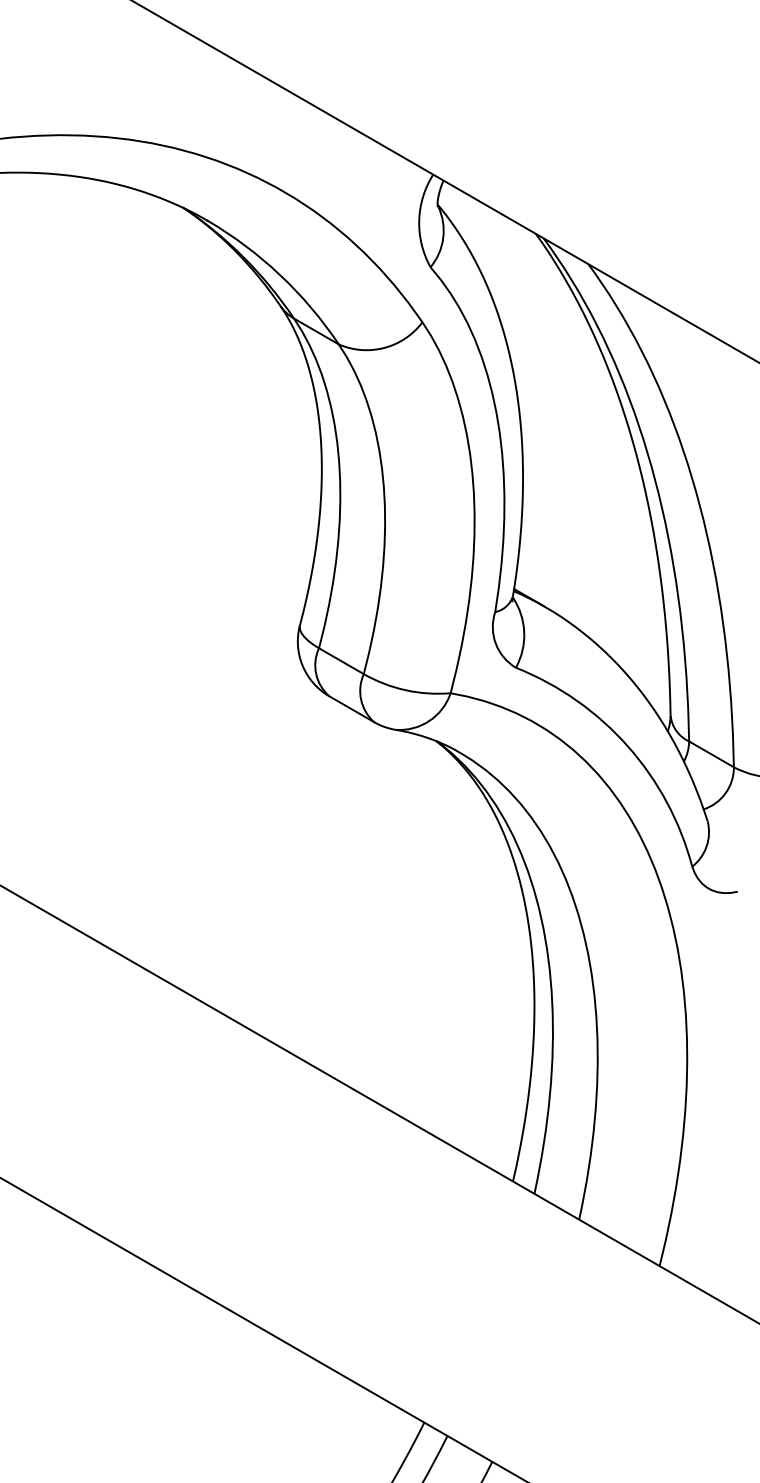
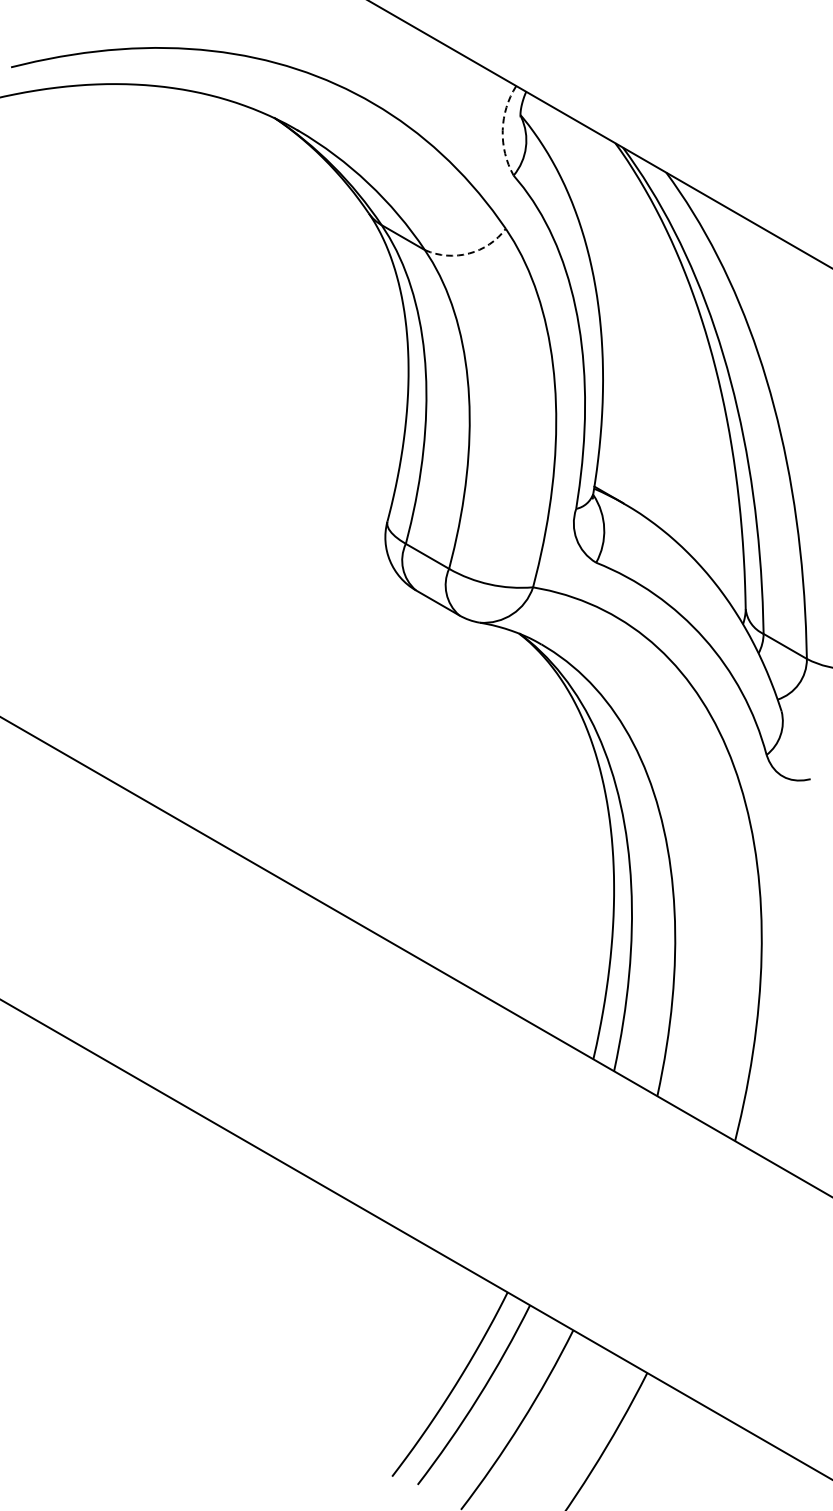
arc: (419, 220) -> (502, 130), solid -> dashed
arc: (384, 347) -> (469, 253), solid -> dashed

